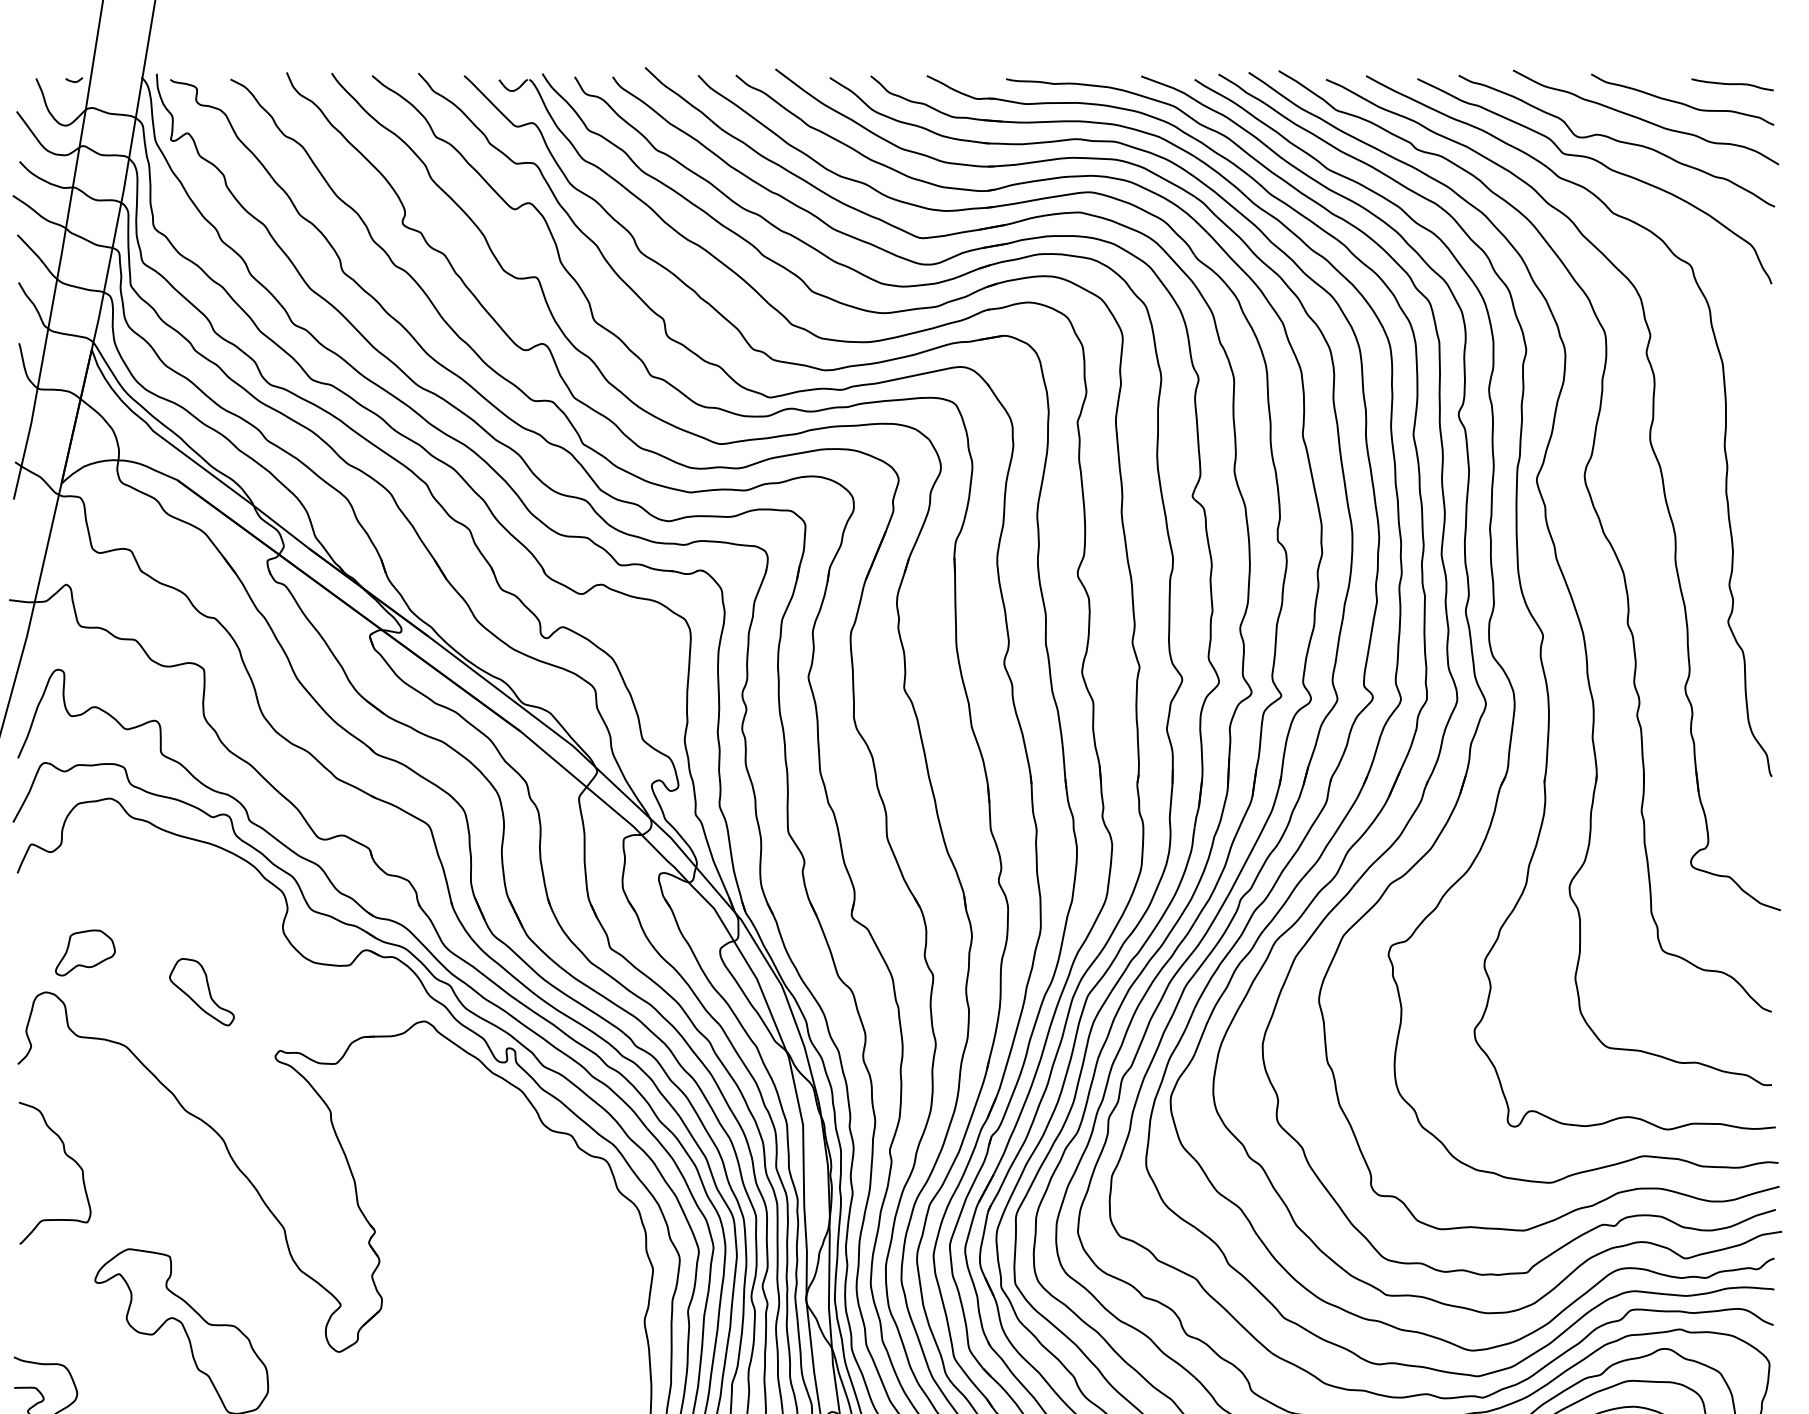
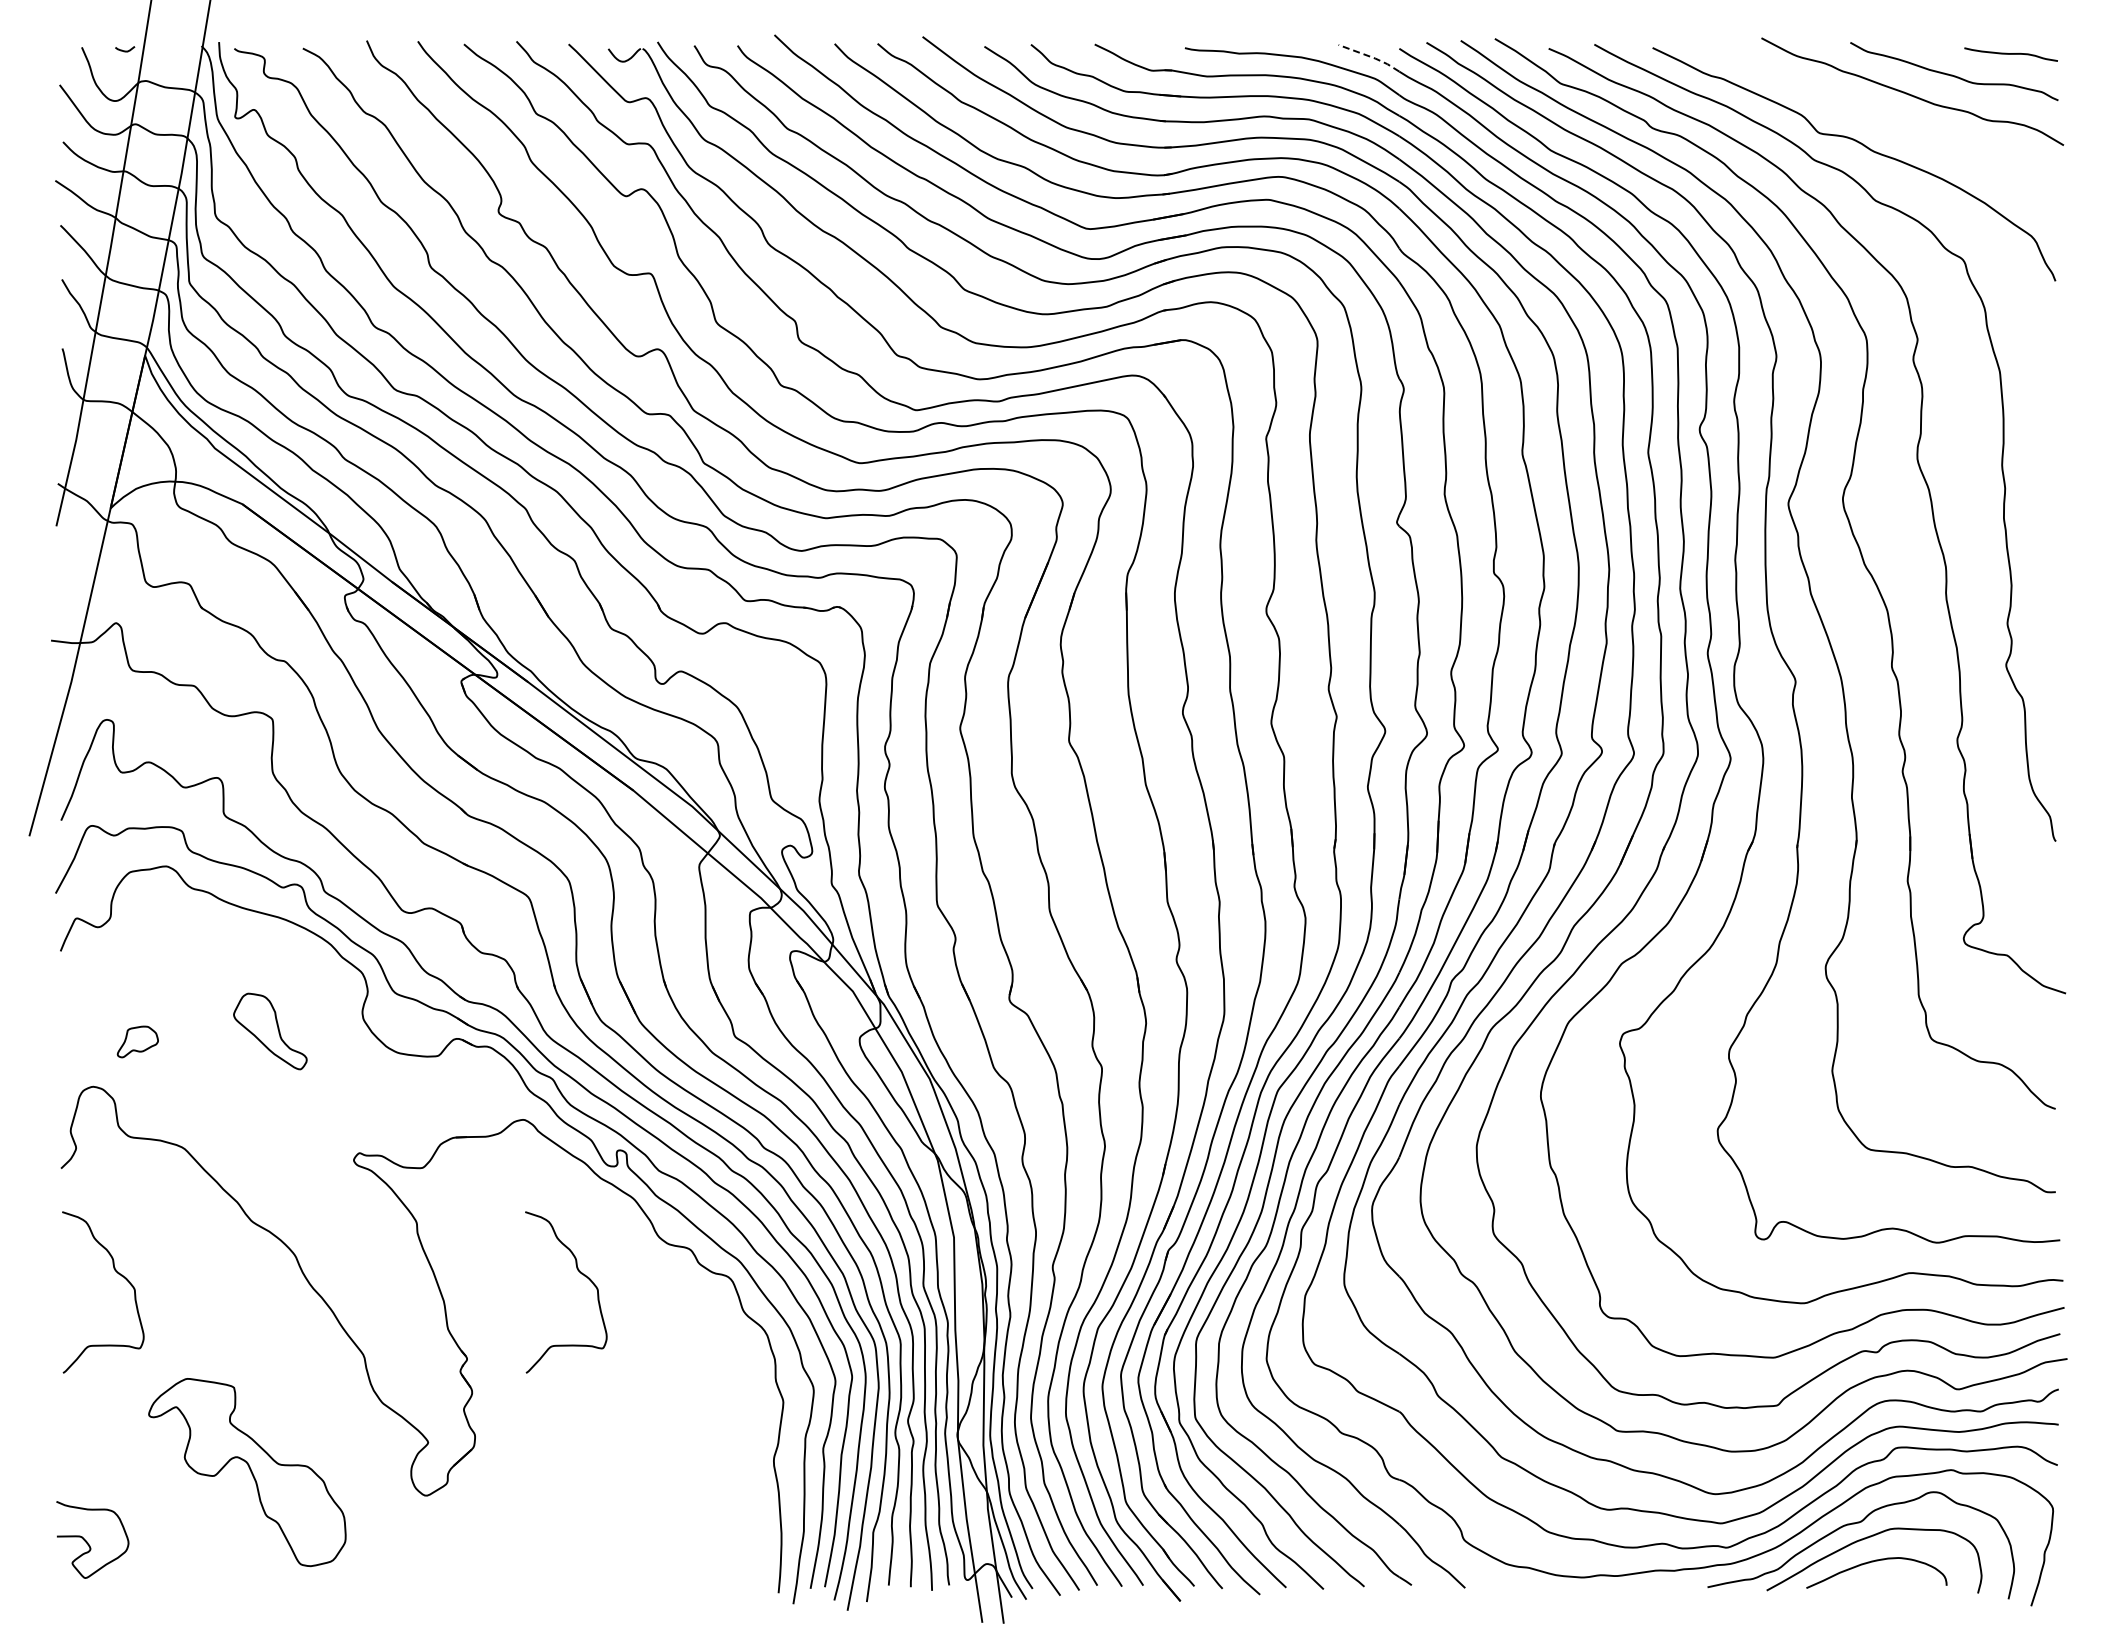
line: (1169, 86) -> (1370, 56), solid -> dashed
curve: (1616, 140) -> (1879, 118), removed
part: (85, 952) -> (137, 1041), size x0.6
part: (202, 992) -> (270, 1031), moved
curve: (475, 1157) -> (581, 1274), added

